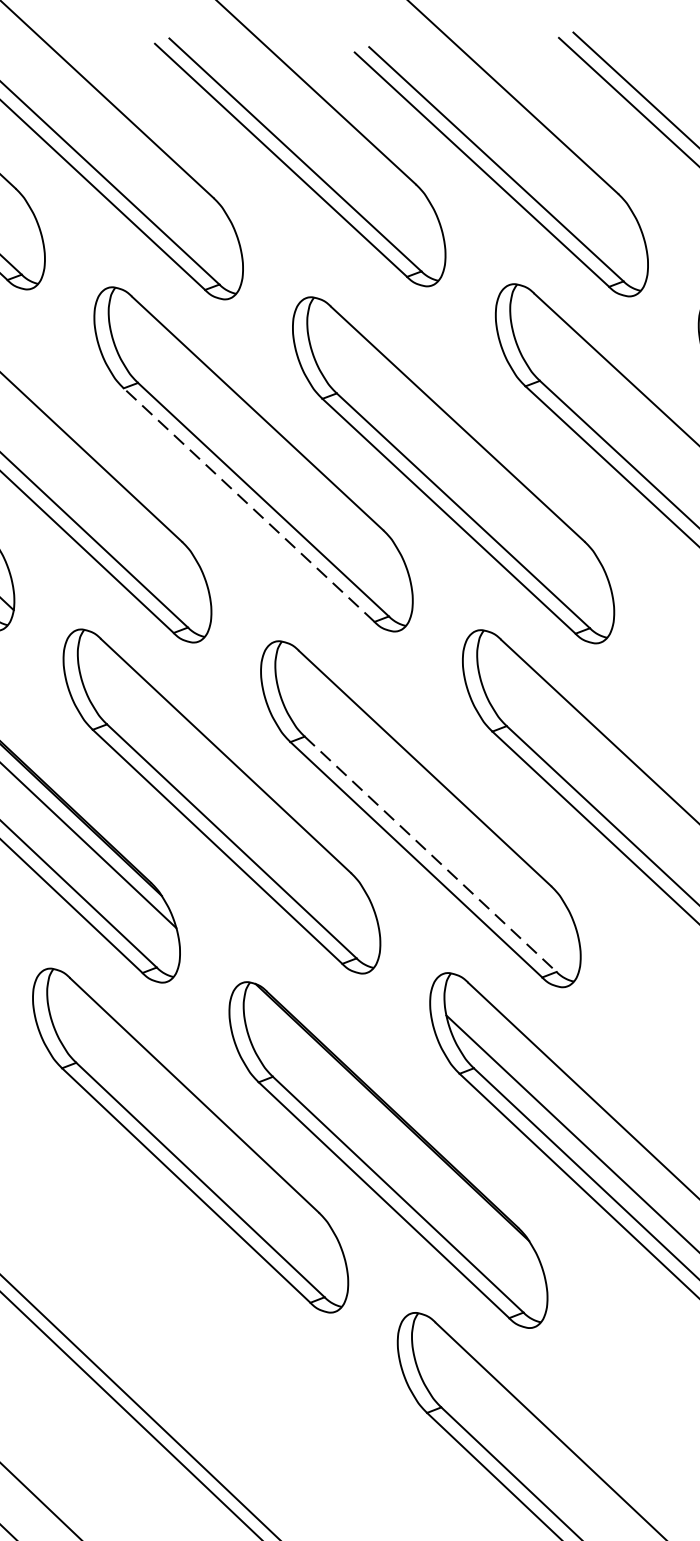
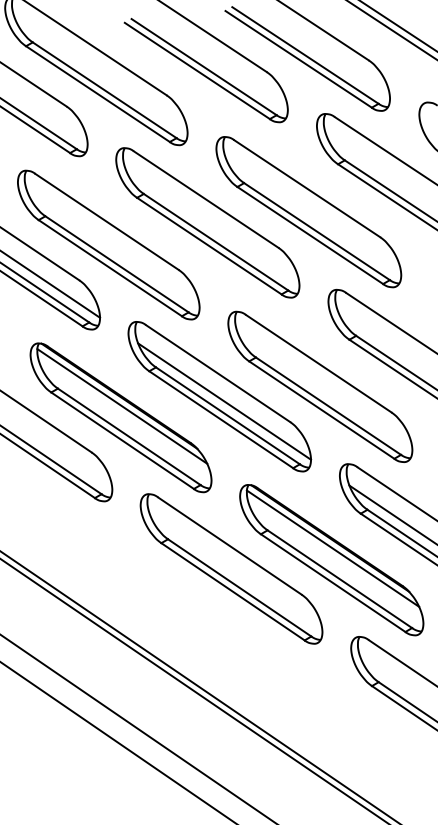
line: (249, 505) -> (209, 246), dashed -> solid
line: (229, 812) -> (224, 401), added
line: (430, 854) -> (328, 406), dashed -> solid
line: (393, 1132) -> (332, 548), added

